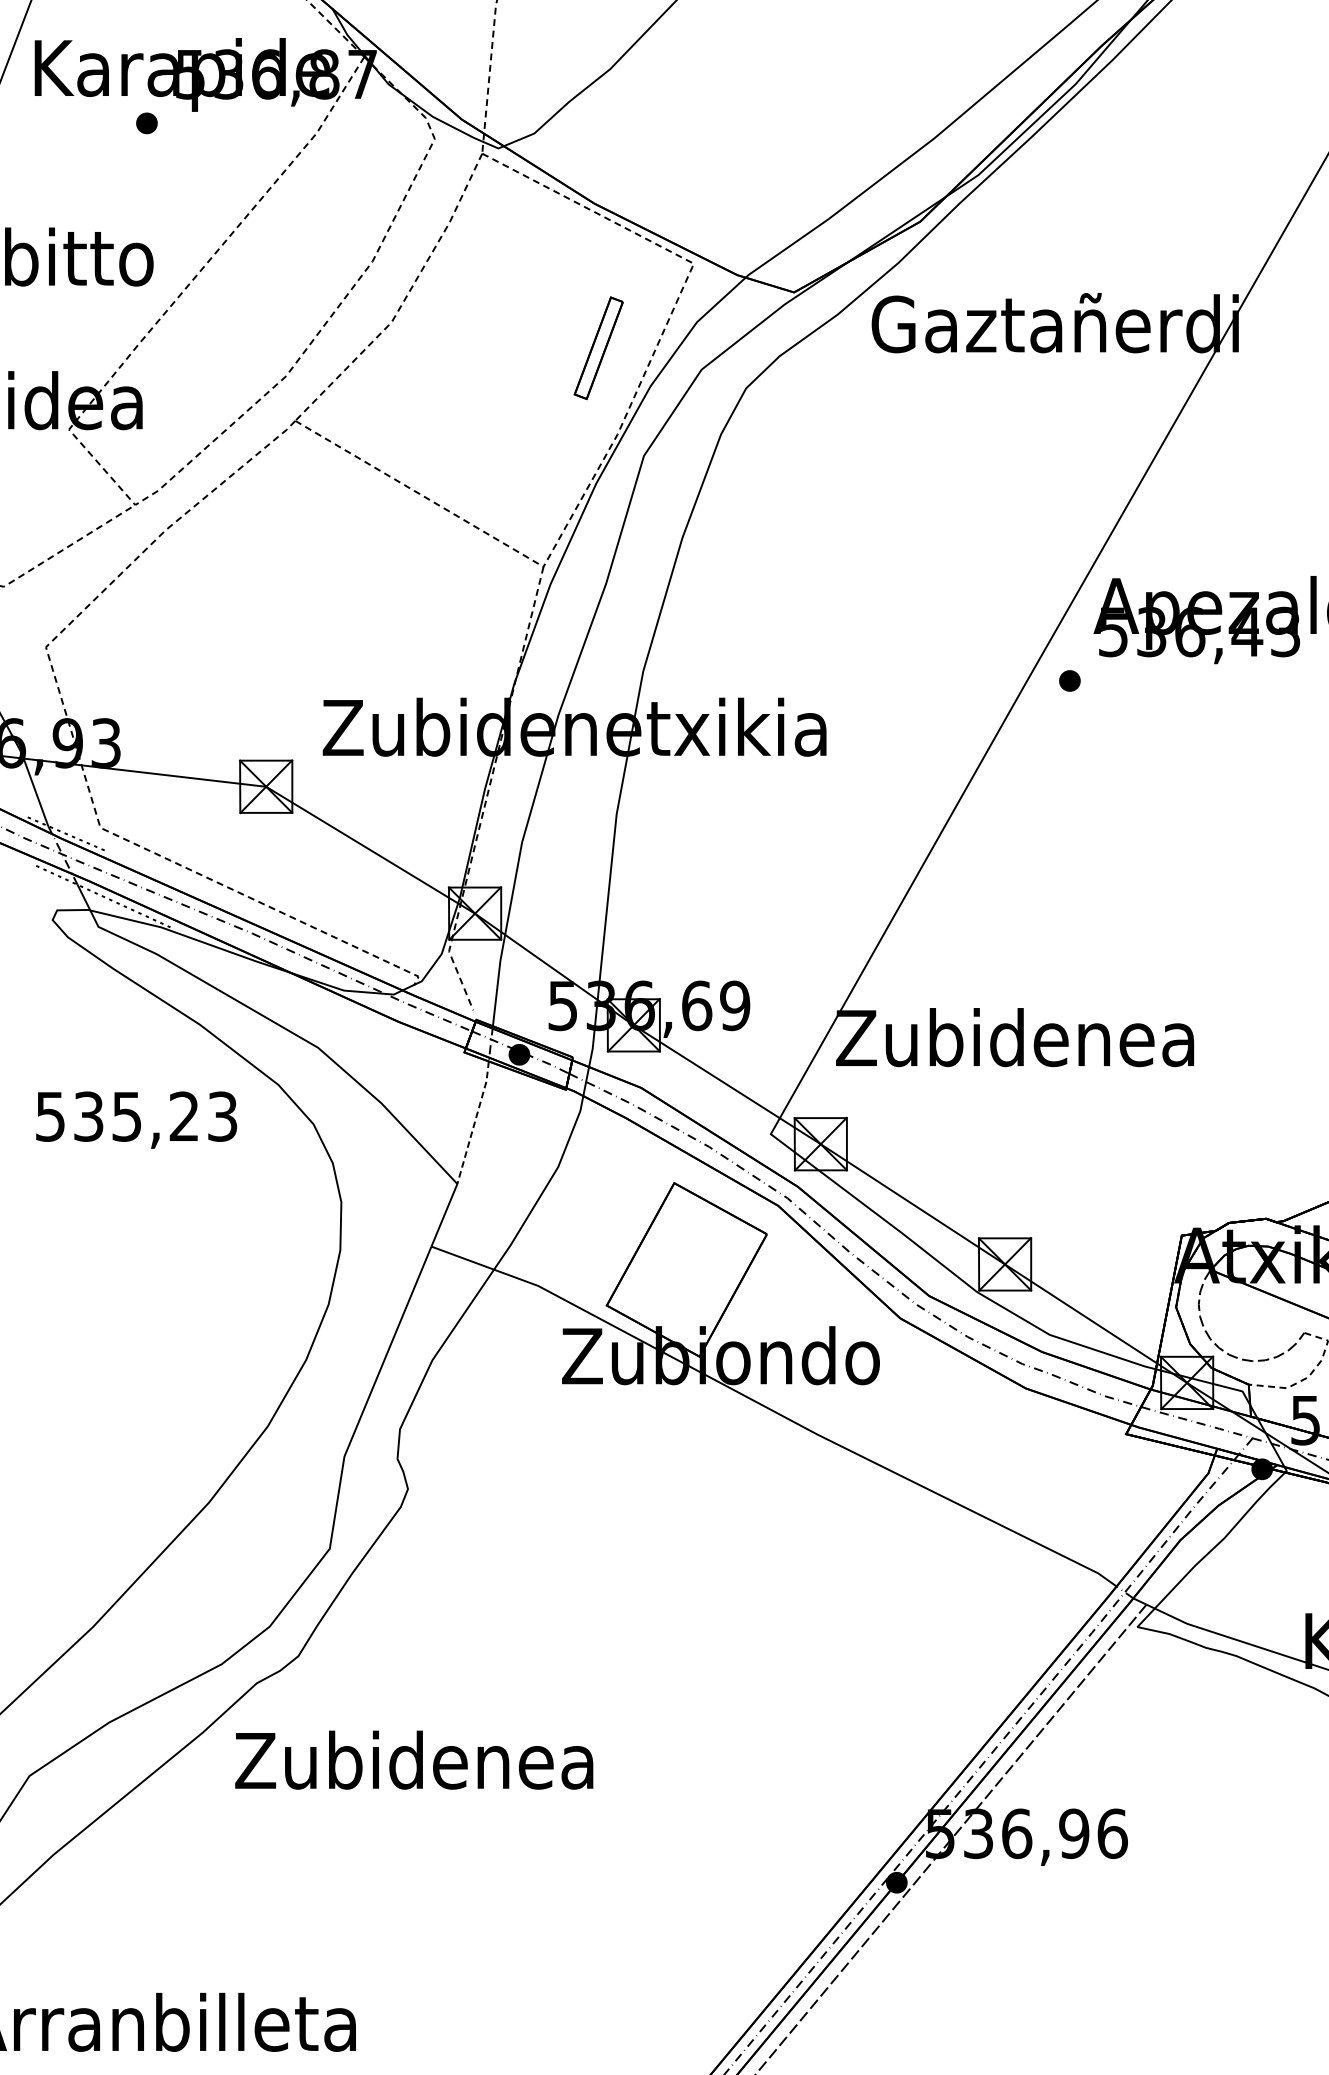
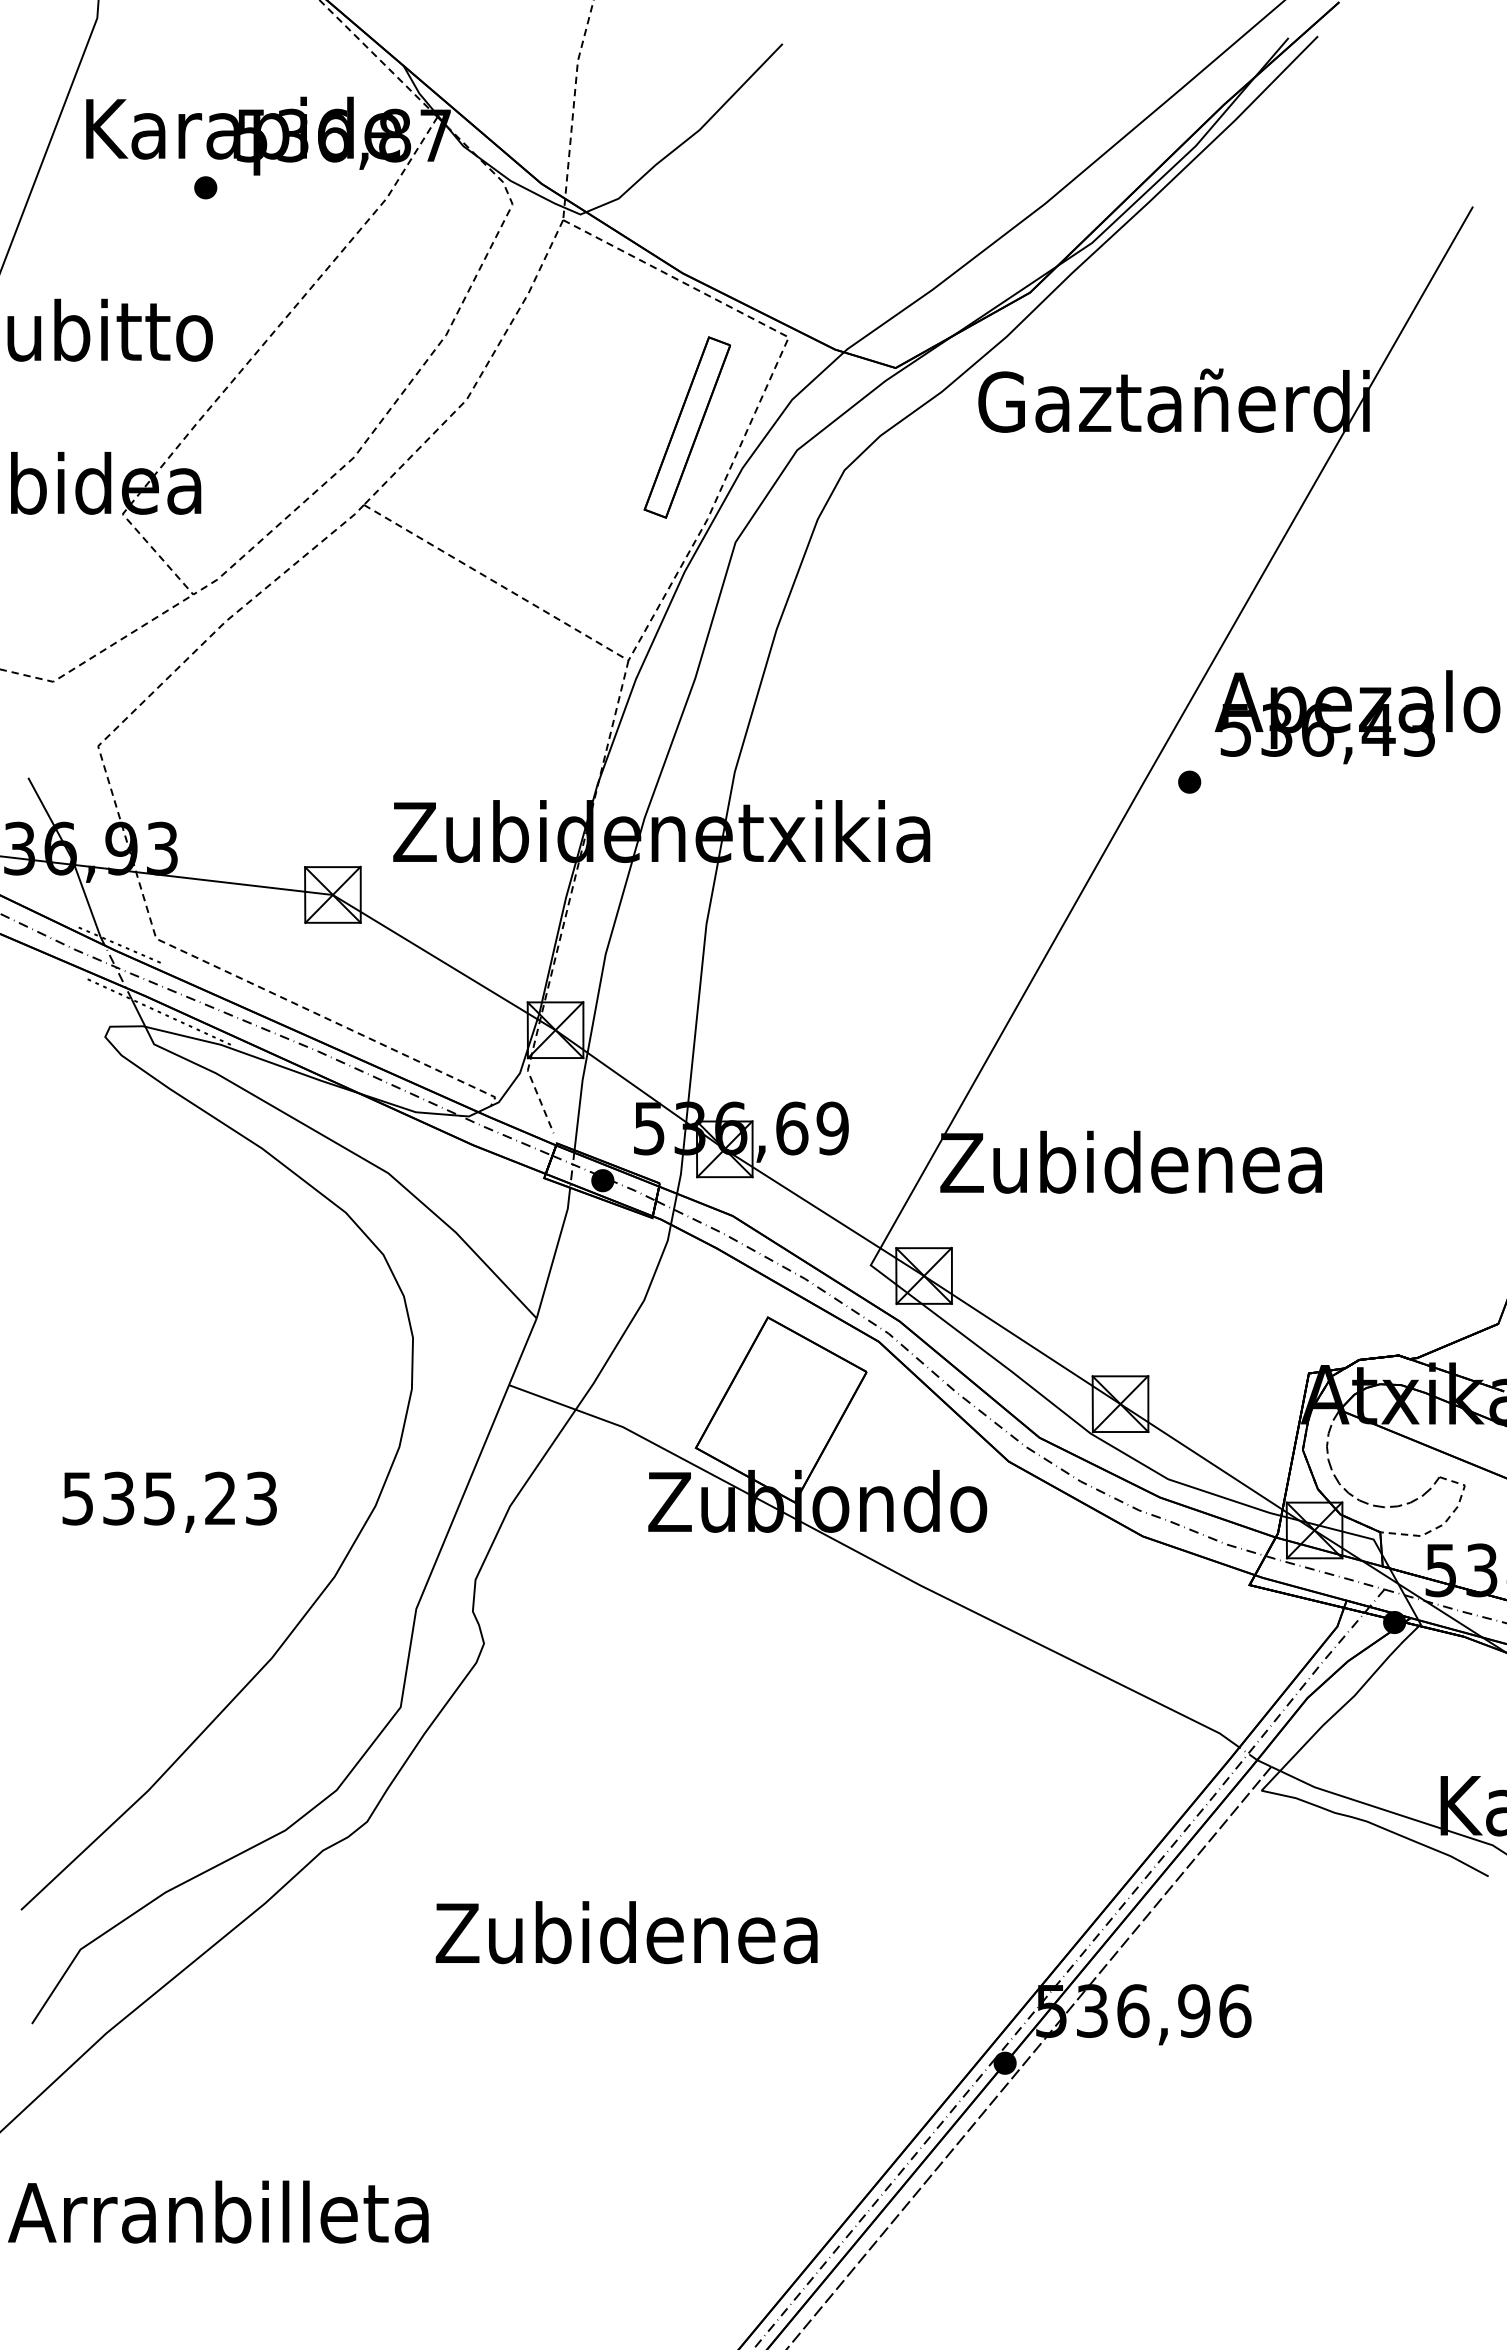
part: (598, 348) -> (687, 427), size x1.67
text: (136, 1119) -> (169, 1501), moved
line: (475, 1123) -> (555, 1253), dashed -> solid
text: (414, 1760) -> (626, 1932), moved

